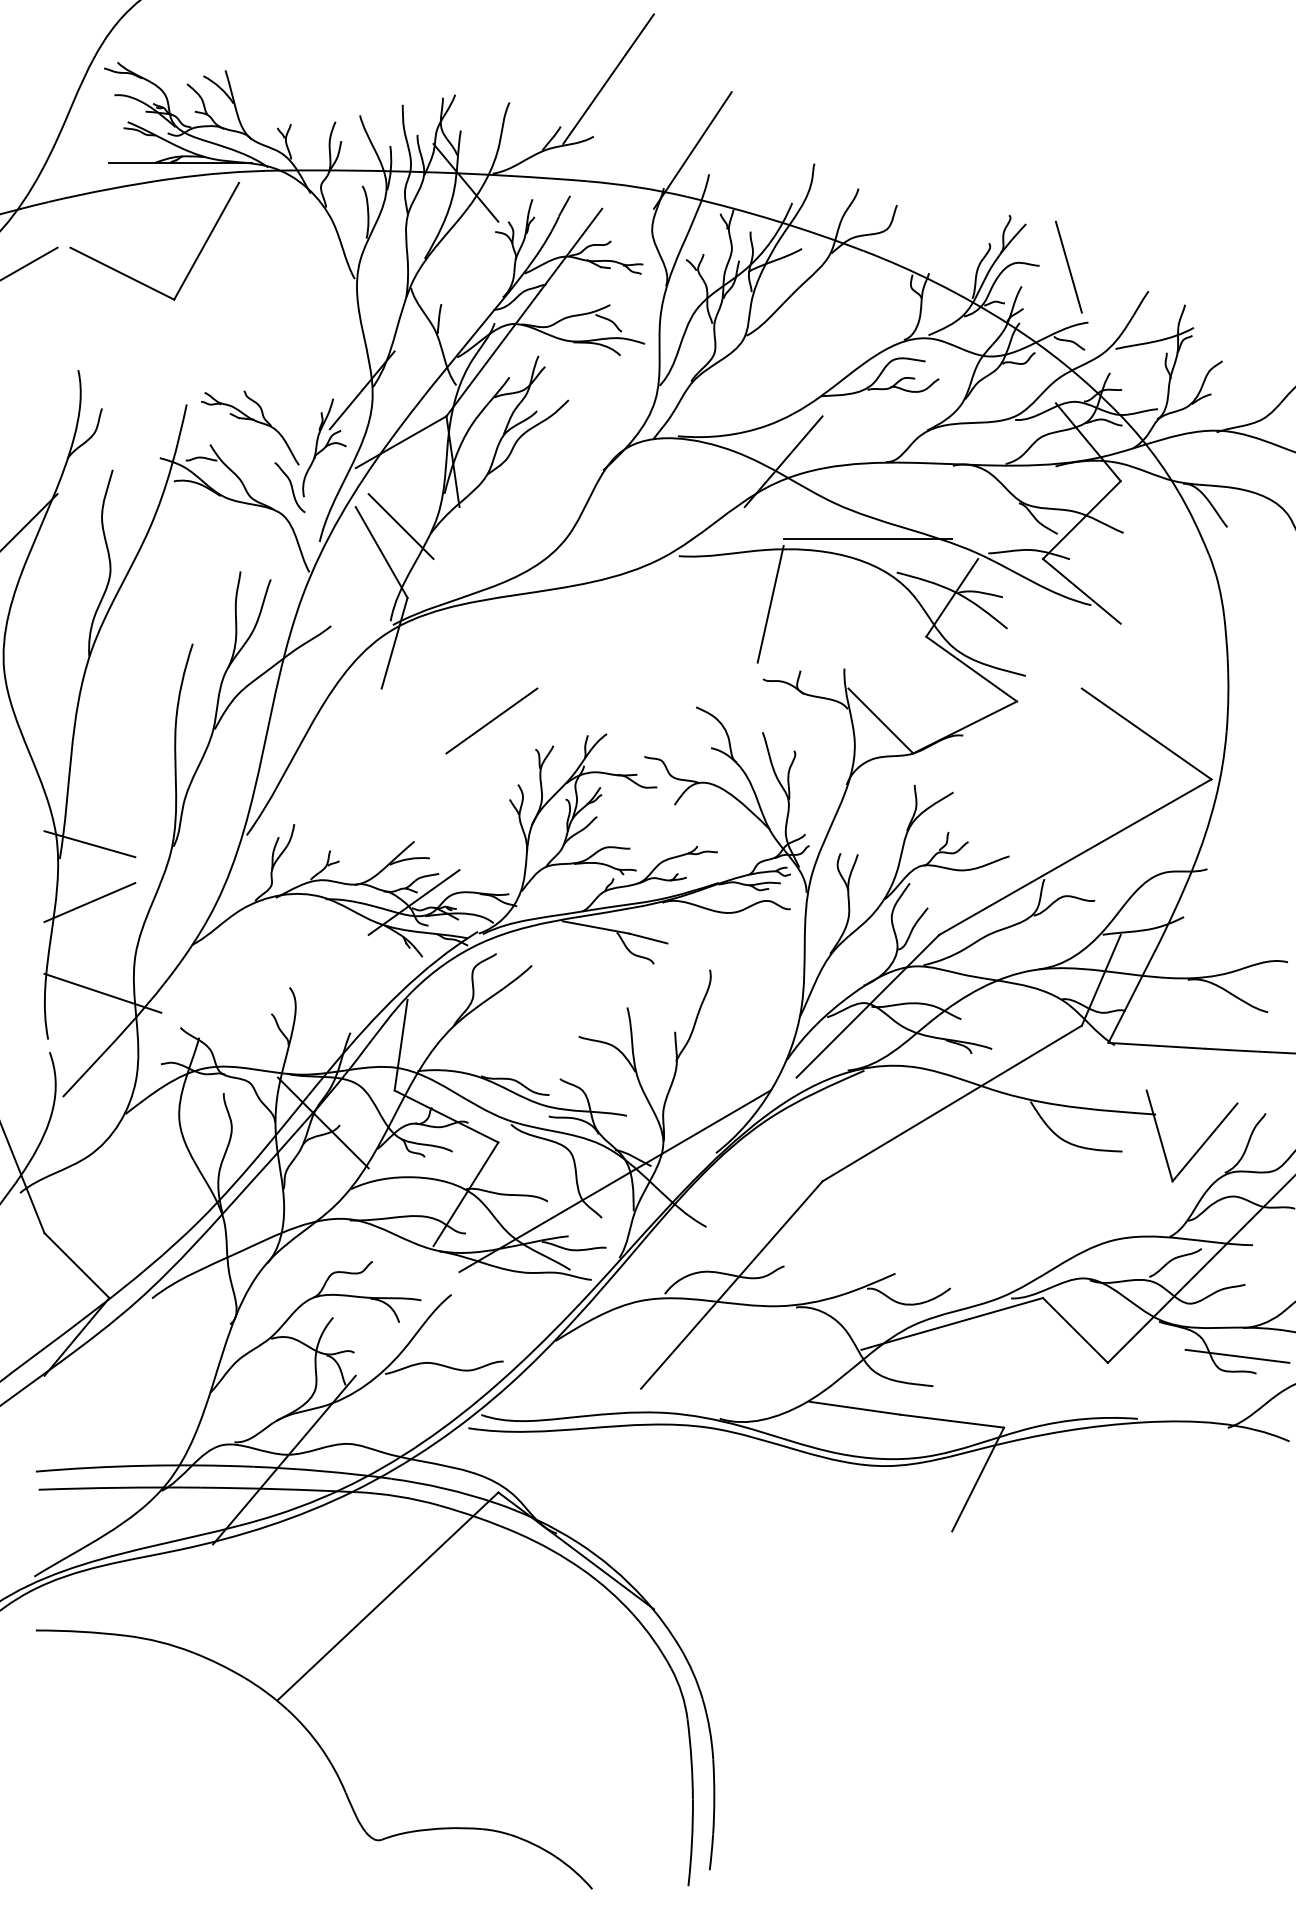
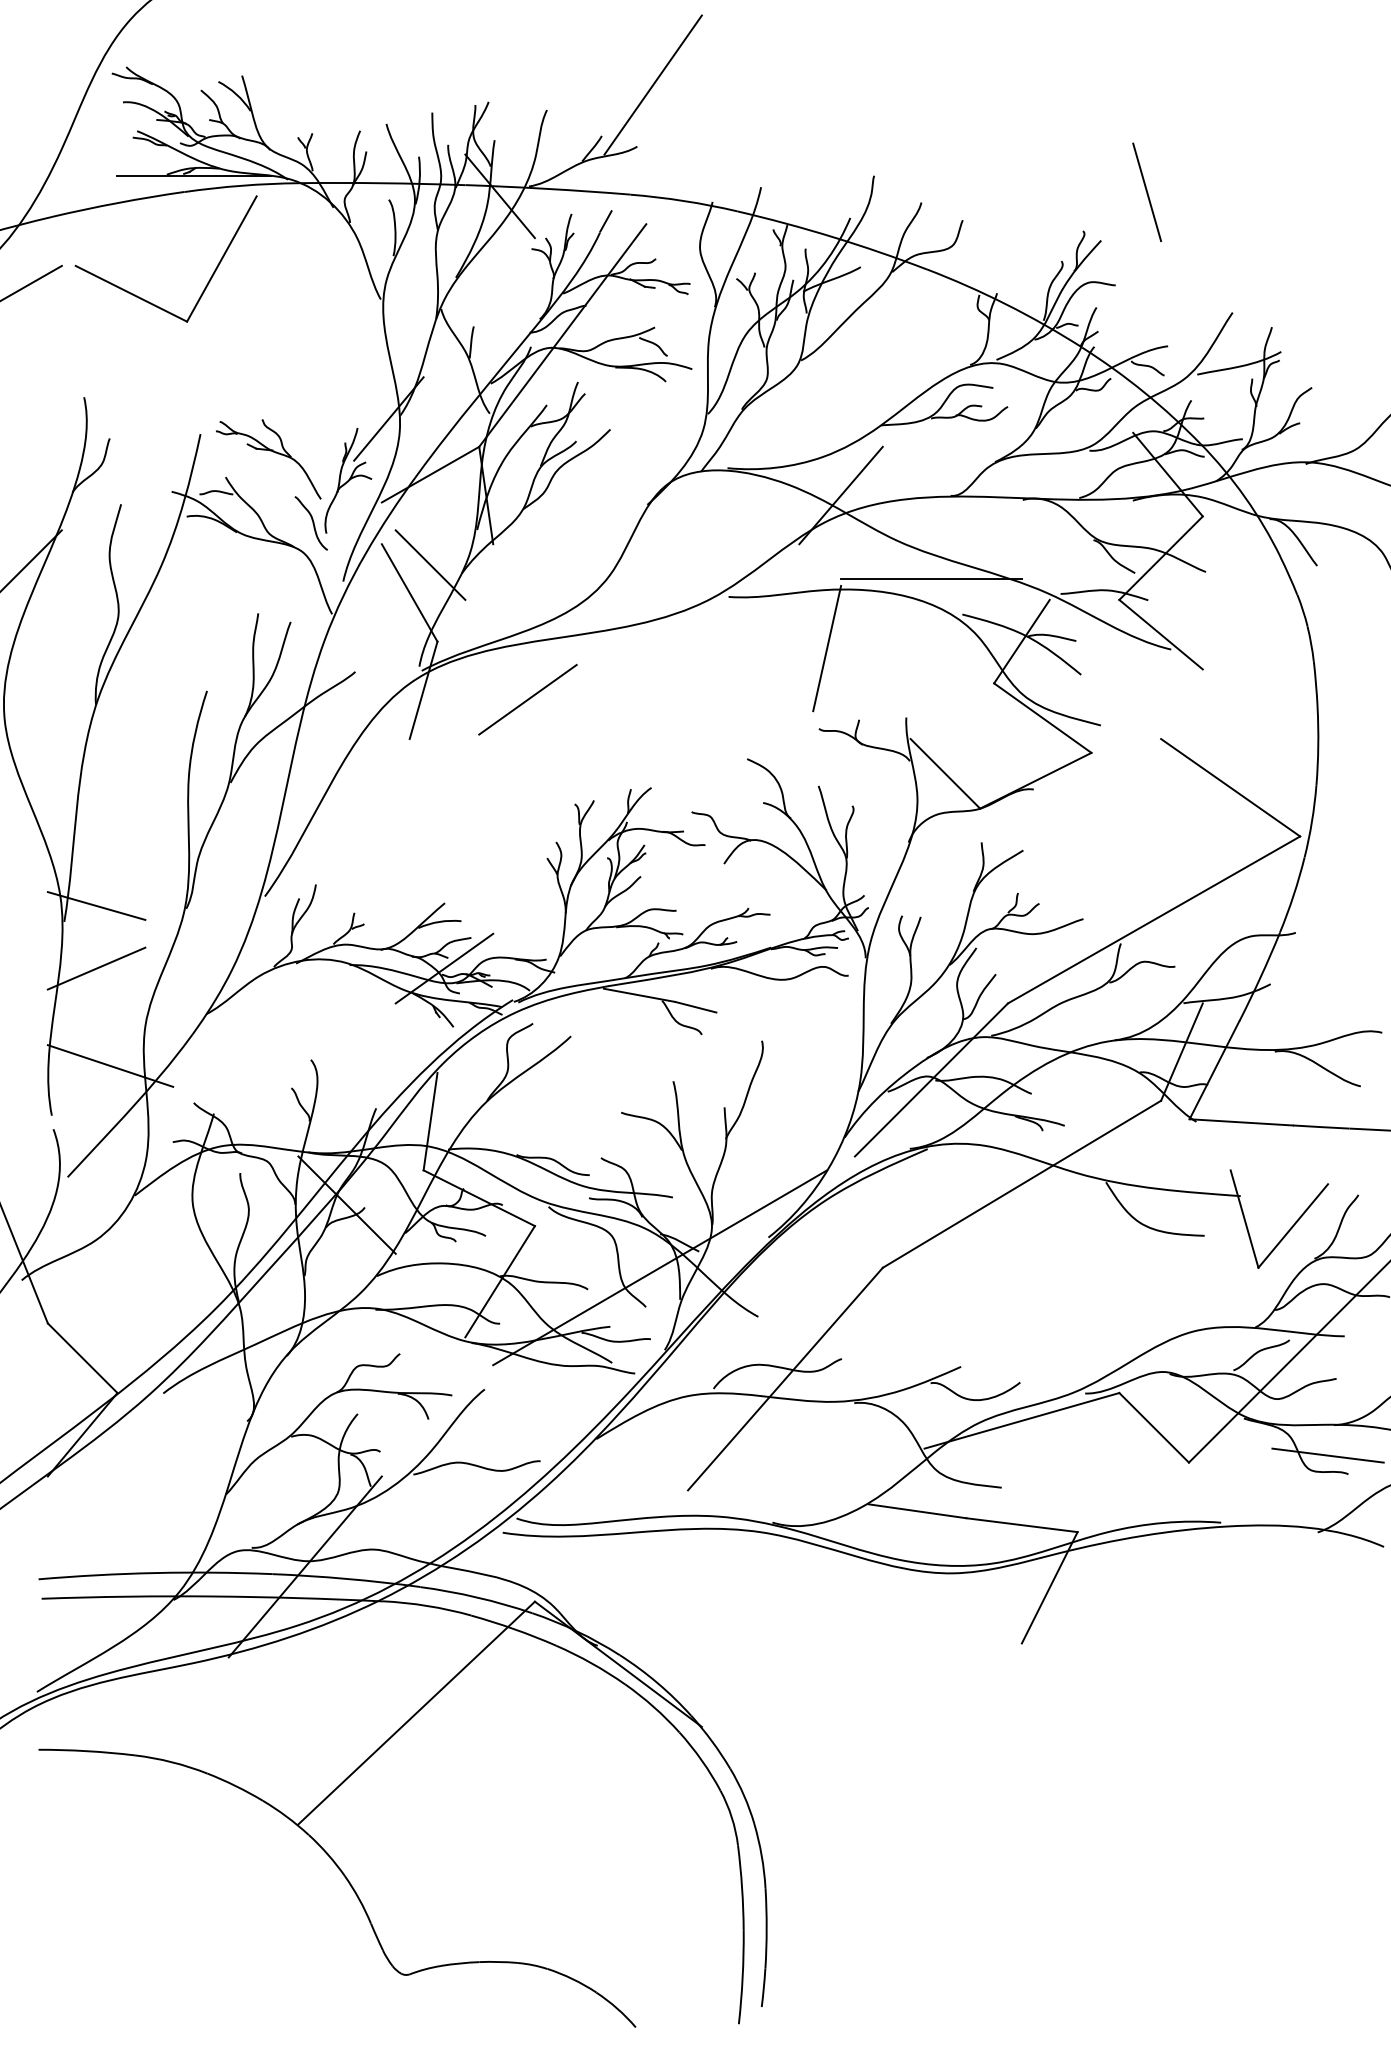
line: (692, 150) -> (743, 161), removed
line: (1068, 266) -> (1146, 191), moved
line: (491, 720) -> (527, 699), moved

